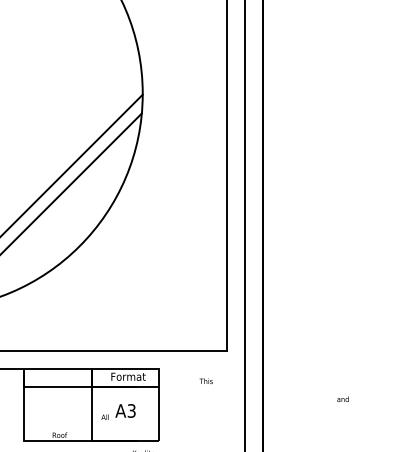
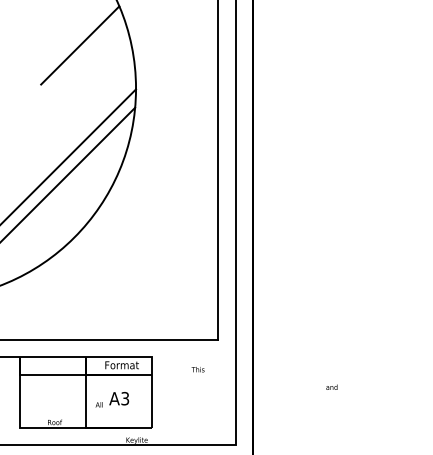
line: (85, 49) -> (80, 45), added

